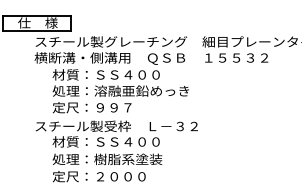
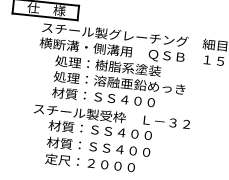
text: (107, 74) -> (108, 65), 材質：ＳＳ４００ -> 処理：樹脂系塗装
text: (105, 107) -> (103, 97), 定尺：９９７ -> 材質：ＳＳ４００
text: (107, 159) -> (99, 147), 処理：樹脂系塗装 -> 材質：ＳＳ４００

